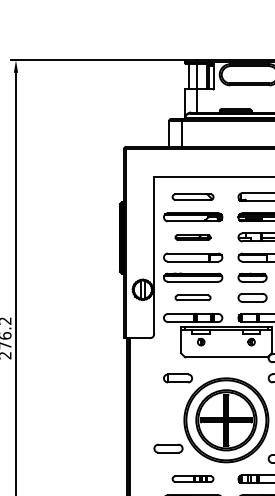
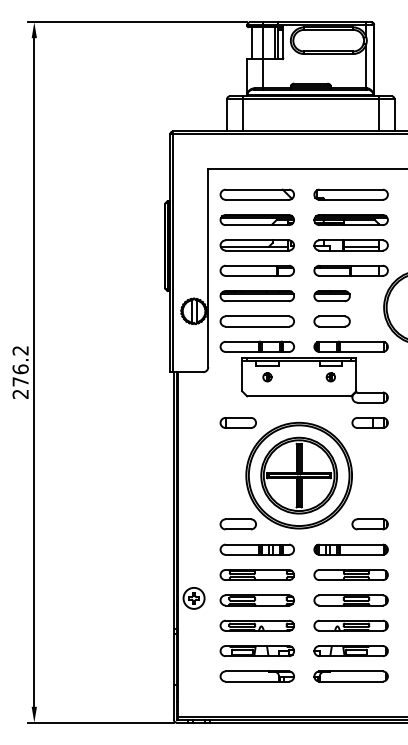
part: (192, 196) -> (256, 194), size x1.43
part: (192, 237) -> (256, 245), size x1.67
part: (192, 297) -> (256, 321), size x1.67
part: (167, 448) -> (237, 524), moved
part: (192, 478) -> (256, 549), size x1.43

